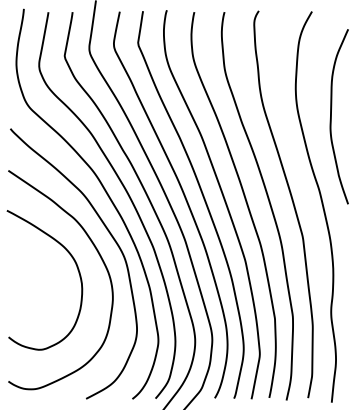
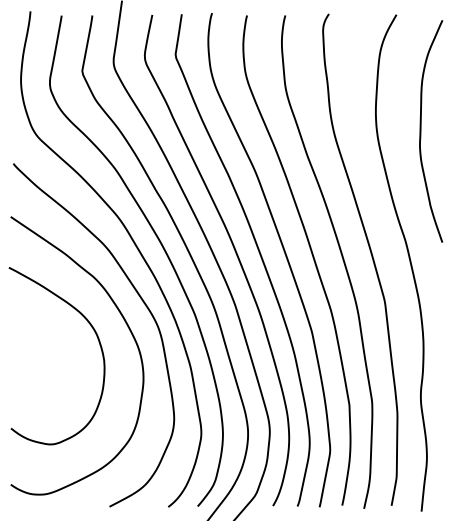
curve: (331, 116) -> (421, 131), moved

